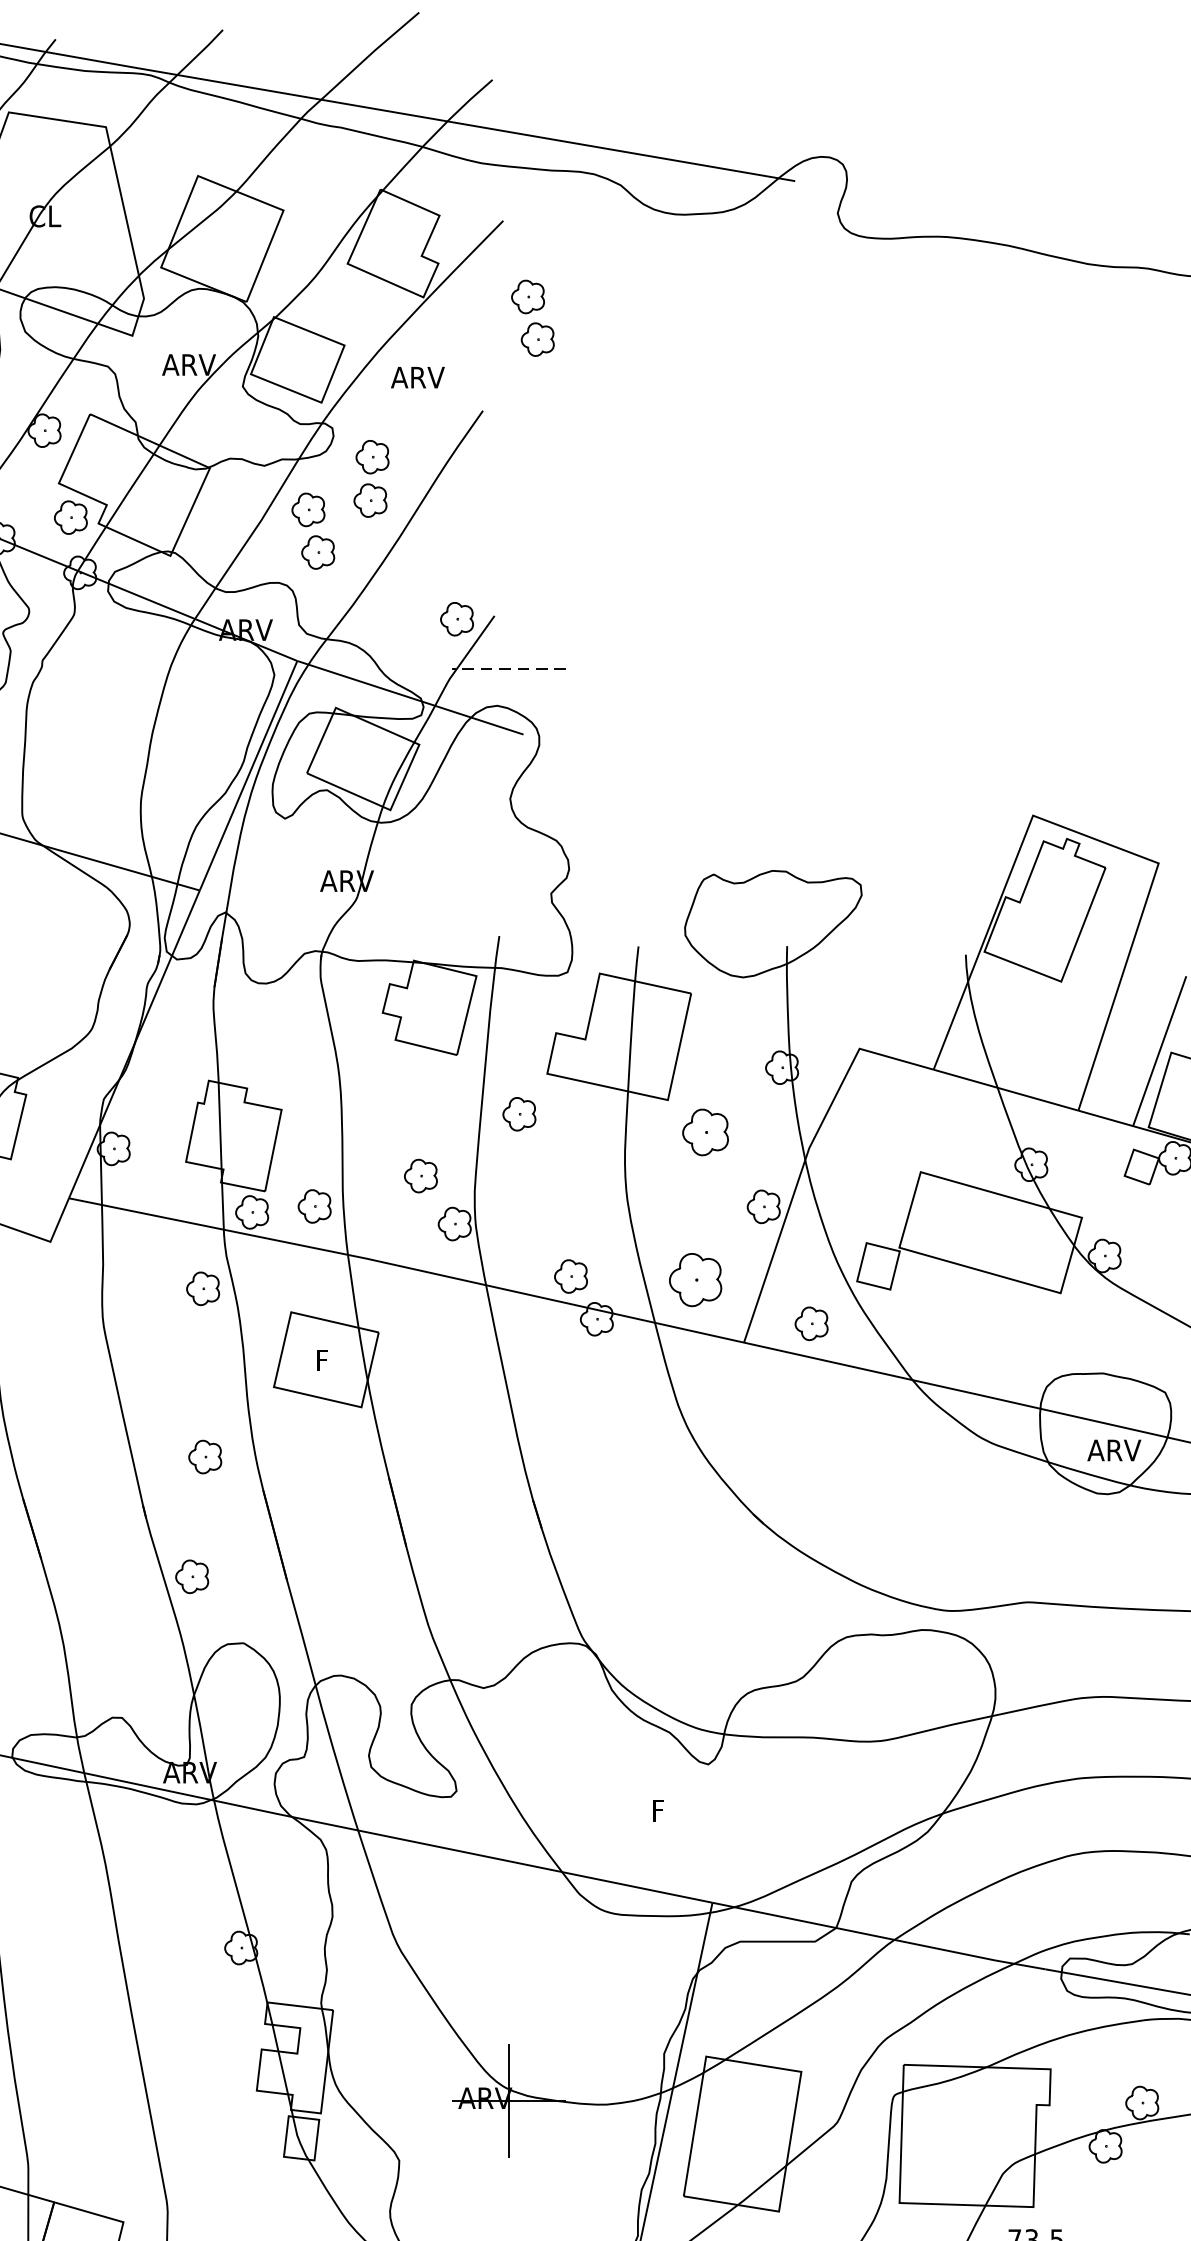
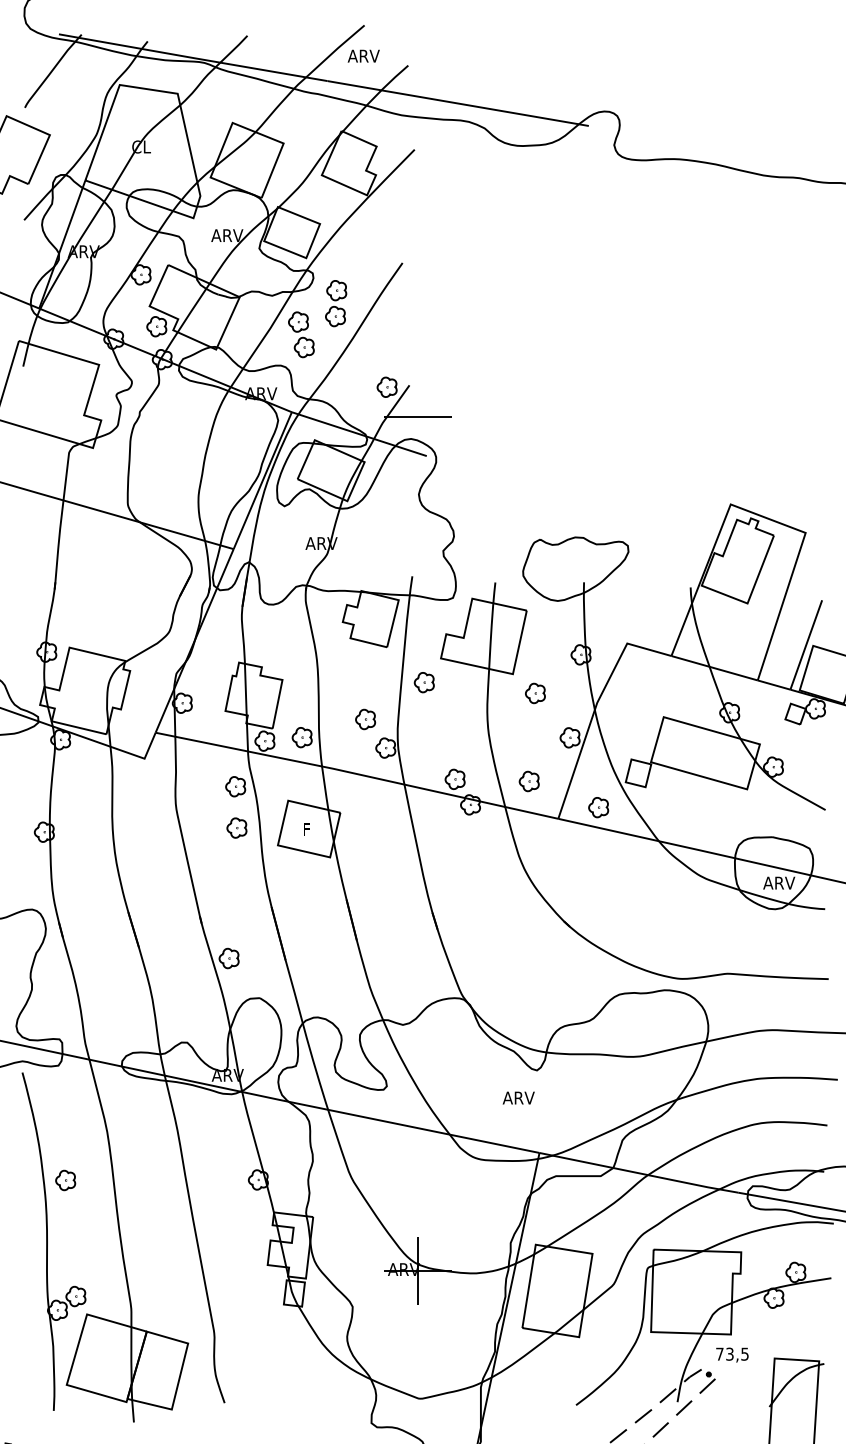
part: (533, 317) -> (432, 207), removed
text: (417, 376) -> (363, 55), moved
line: (507, 668) -> (417, 416), dashed -> solid
part: (705, 1132) -> (535, 693), size x0.71
part: (694, 1280) -> (528, 781), size x0.62
part: (204, 1456) -> (236, 827), moved
text: (677, 1809) -> (518, 1097), F -> ARV

